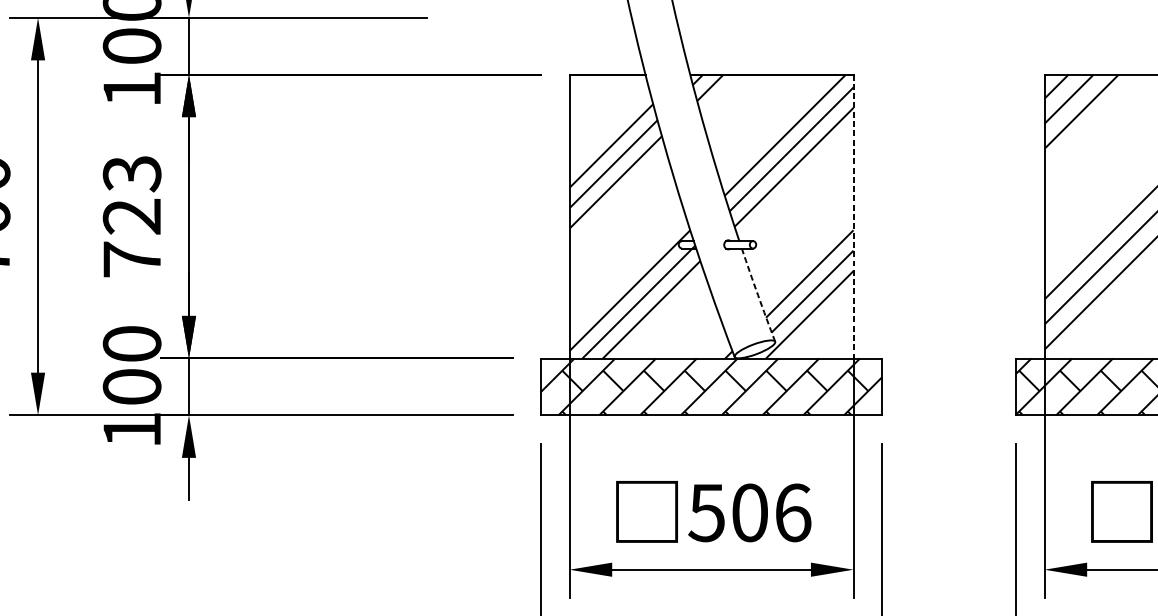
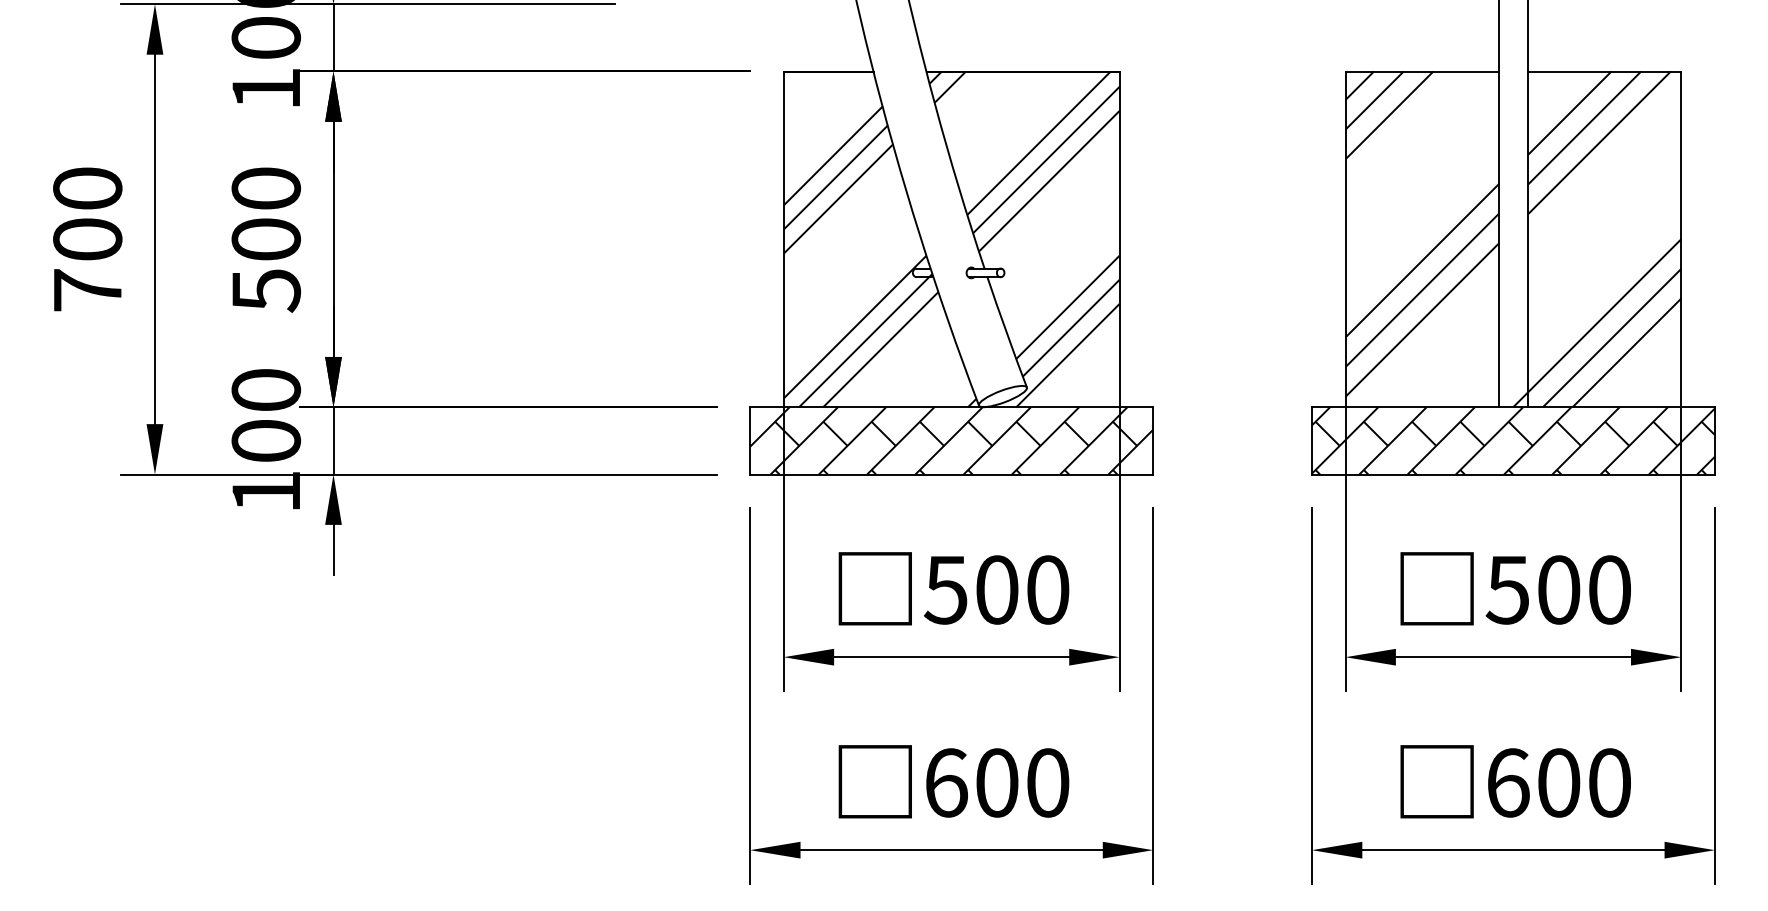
text: (132, 216) -> (266, 239), 723 -> 500
line: (853, 216) -> (1119, 239), dashed -> solid
arc: (757, 295) -> (1006, 332), dashed -> solid
text: (793, 512) -> (1048, 589), 506 -> 500

